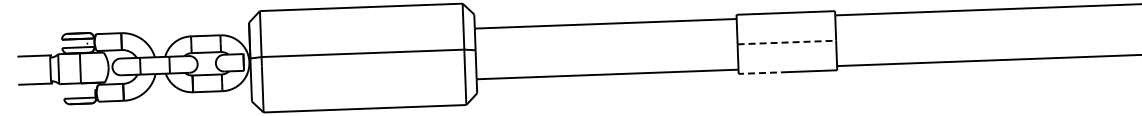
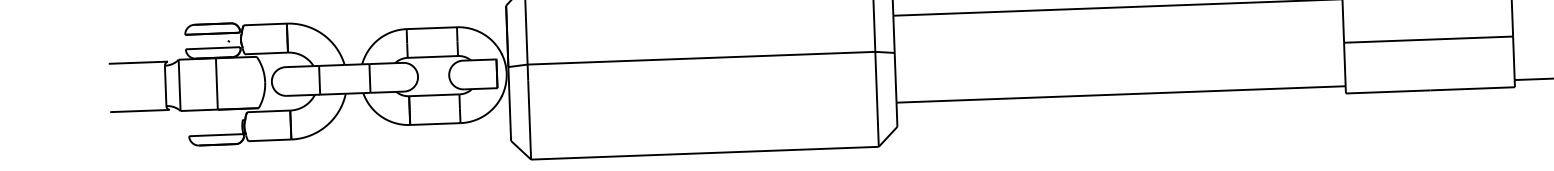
line: (787, 42) -> (1429, 39), dashed -> solid
line: (763, 73) -> (1388, 92), dashed -> solid

